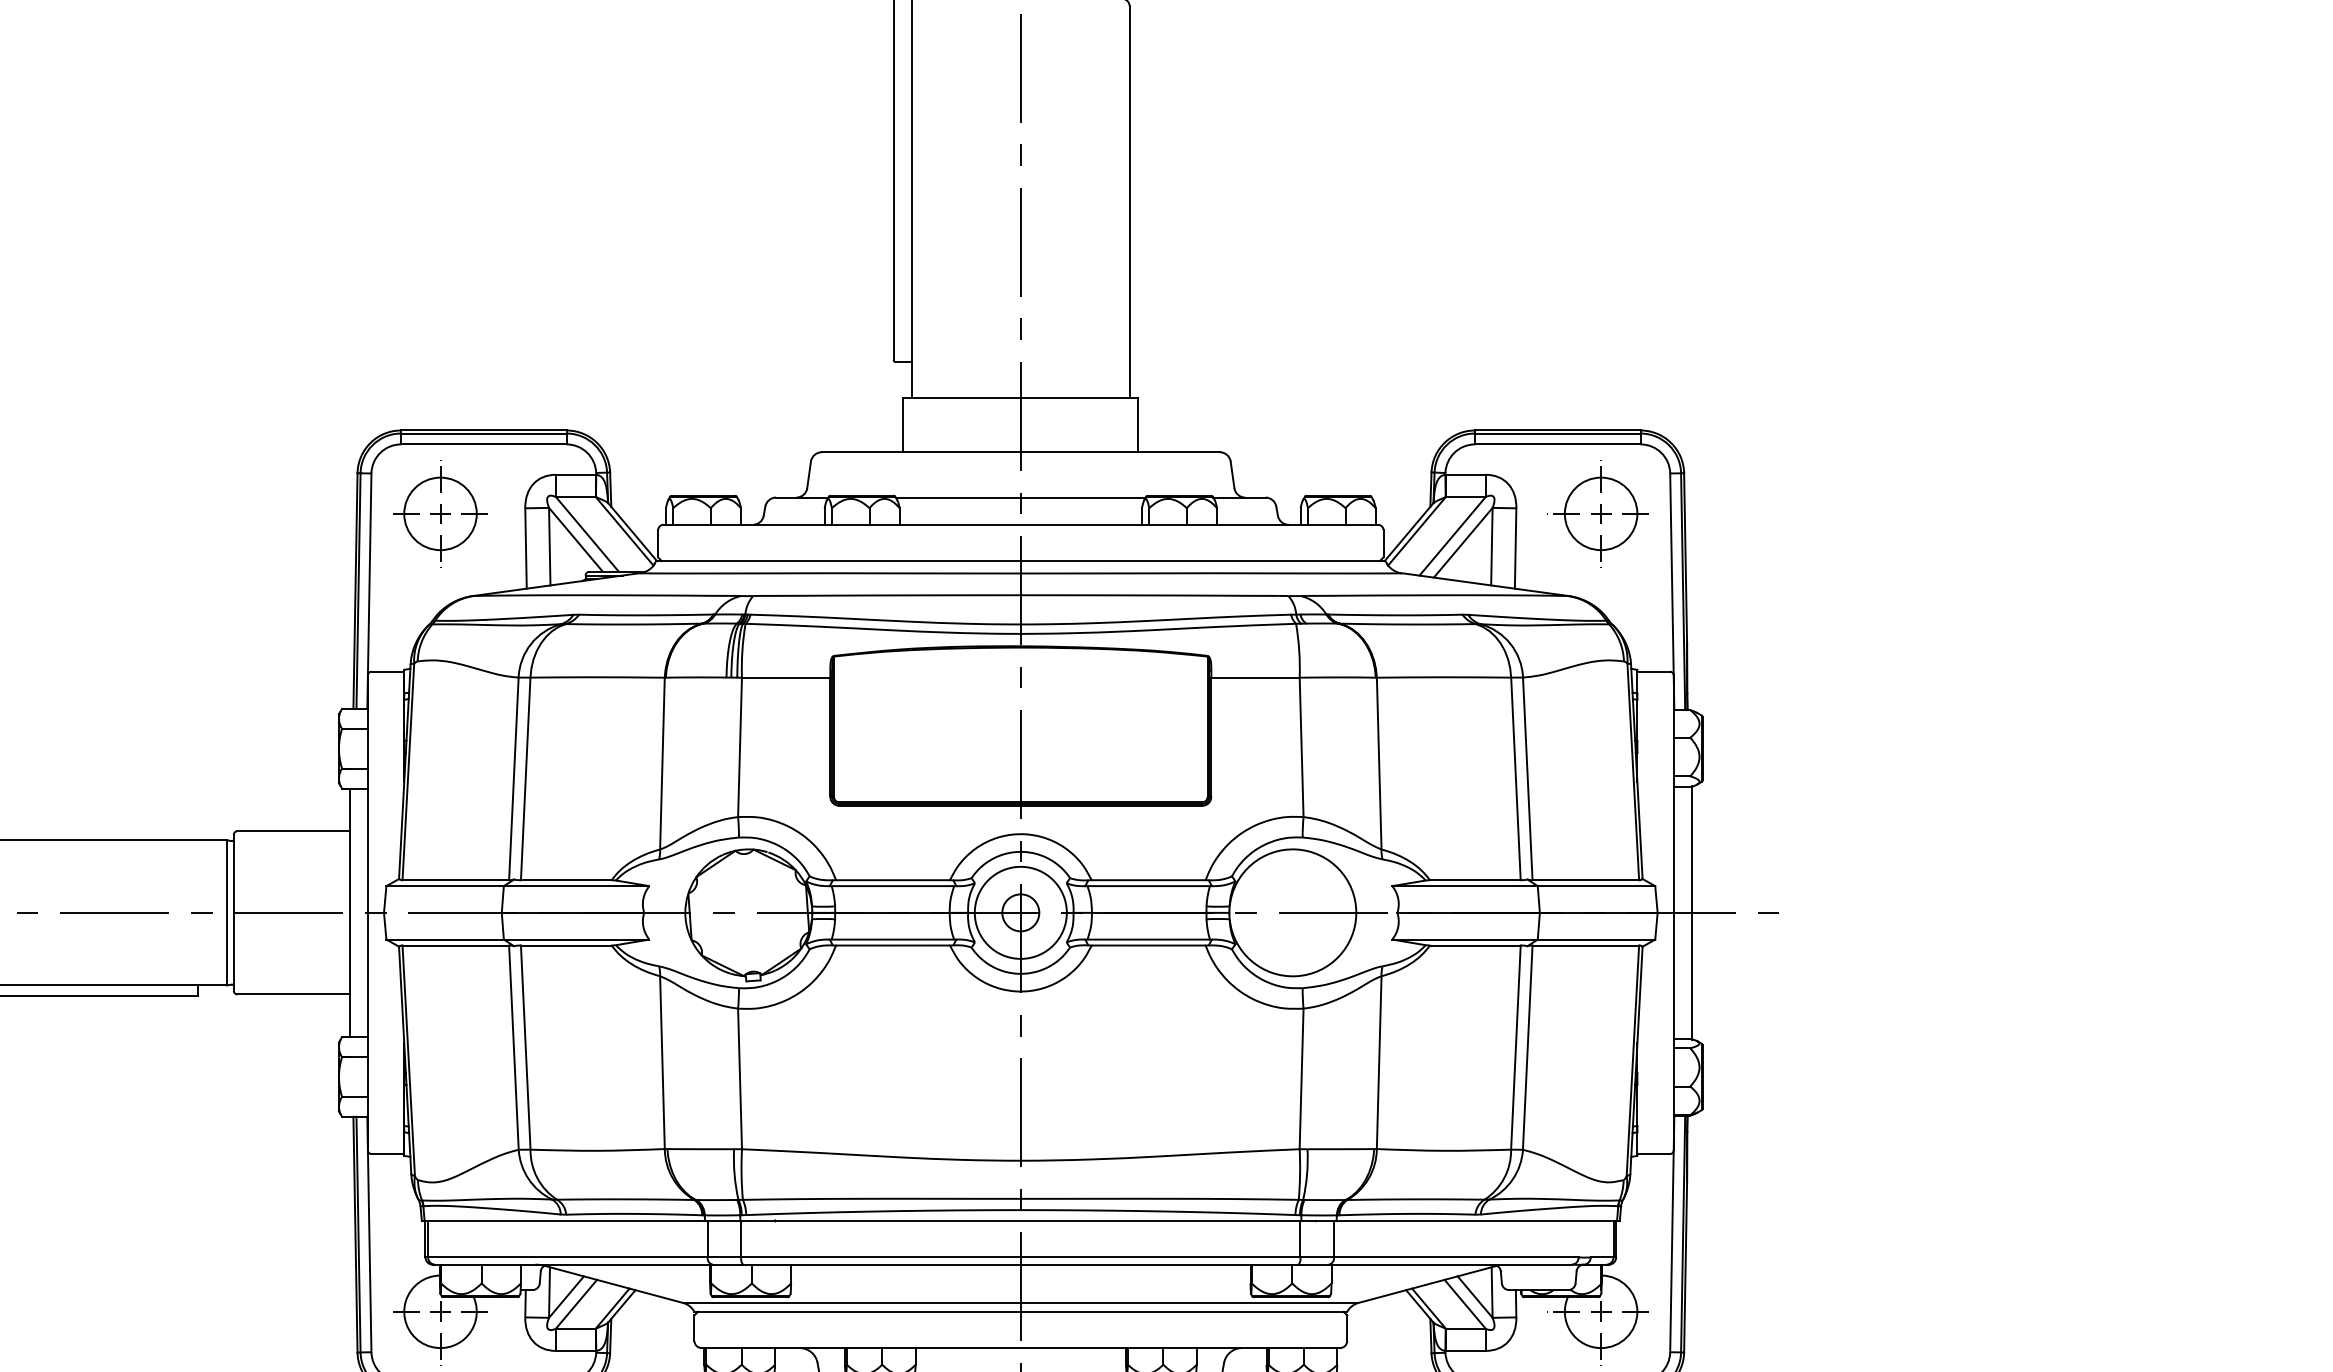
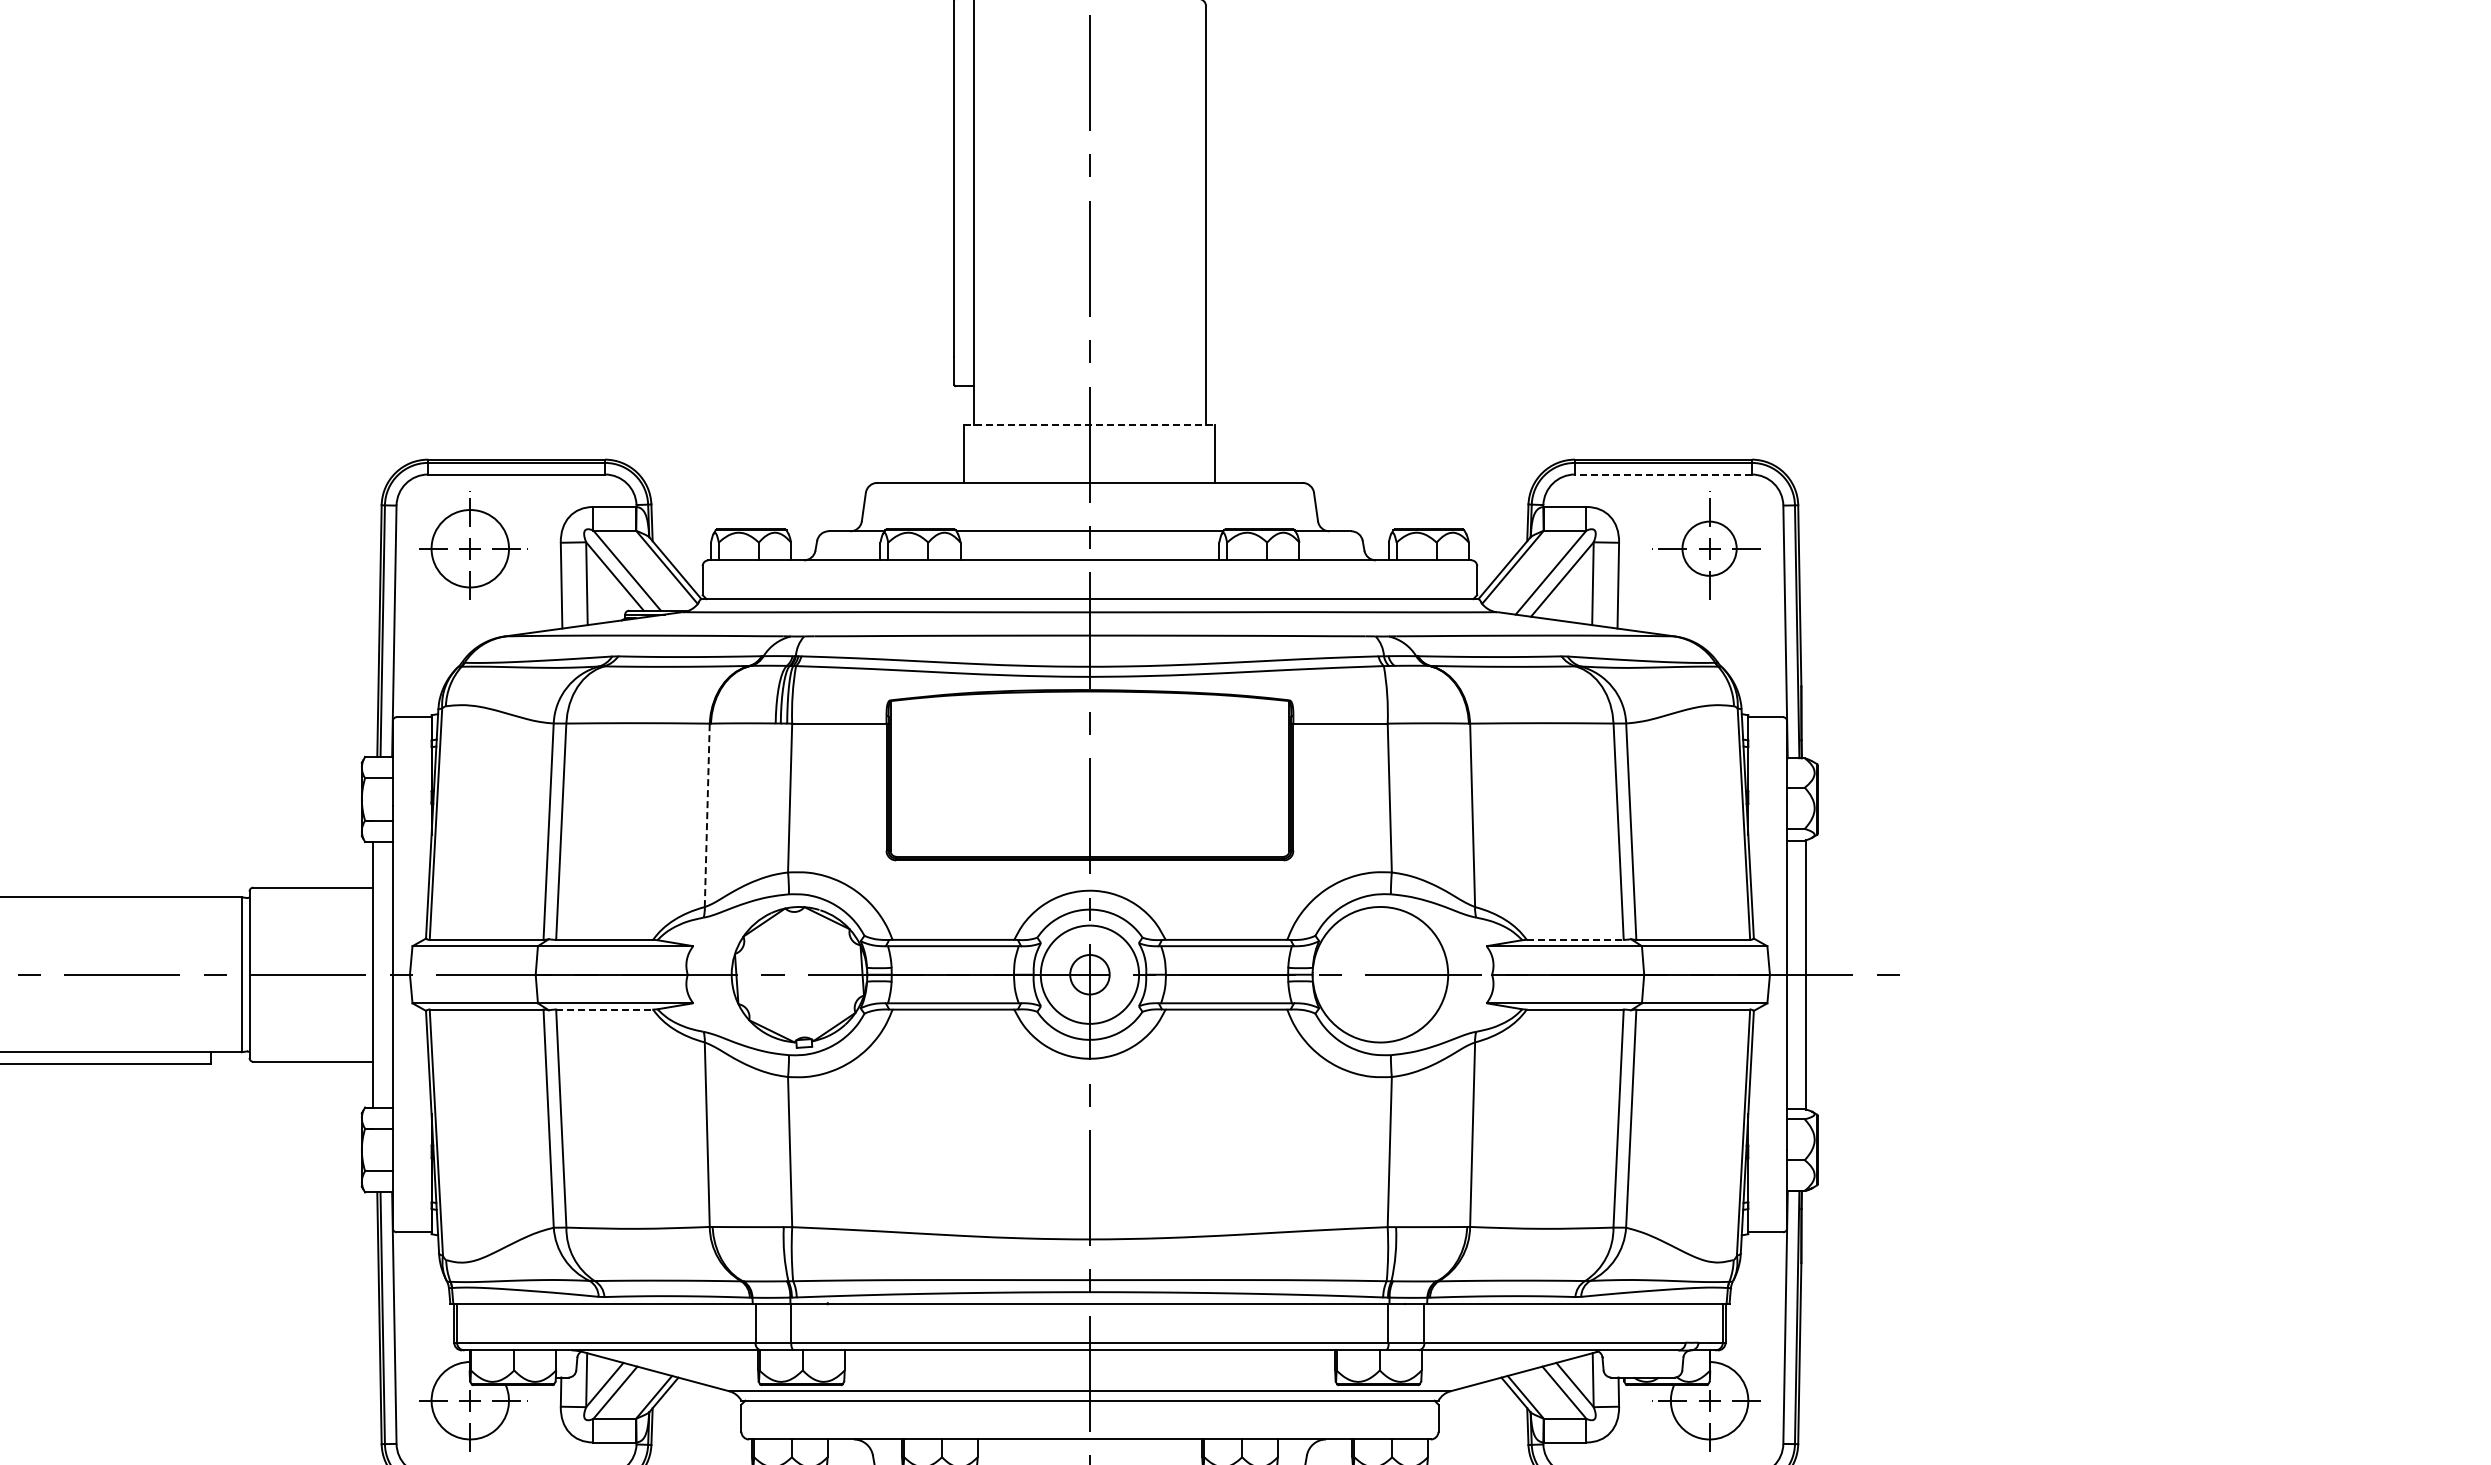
line: (1021, 397) -> (1090, 424), solid -> dashed
line: (1557, 444) -> (1662, 474), solid -> dashed
circle: (1601, 513) -> (1709, 548), size x0.7
line: (662, 762) -> (707, 814), solid -> dashed
line: (1475, 879) -> (1575, 939), solid -> dashed
line: (566, 945) -> (604, 1009), solid -> dashed

